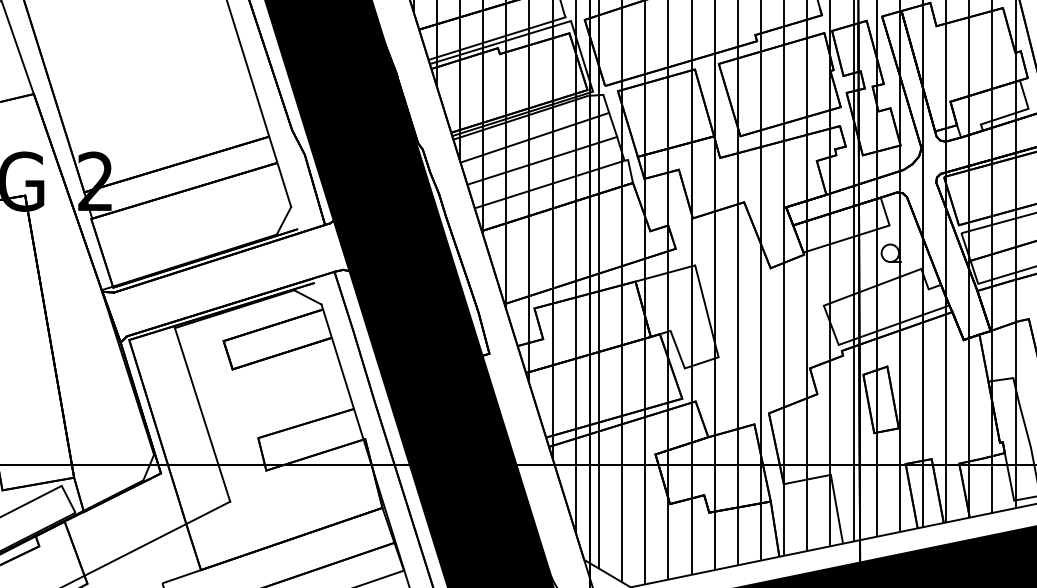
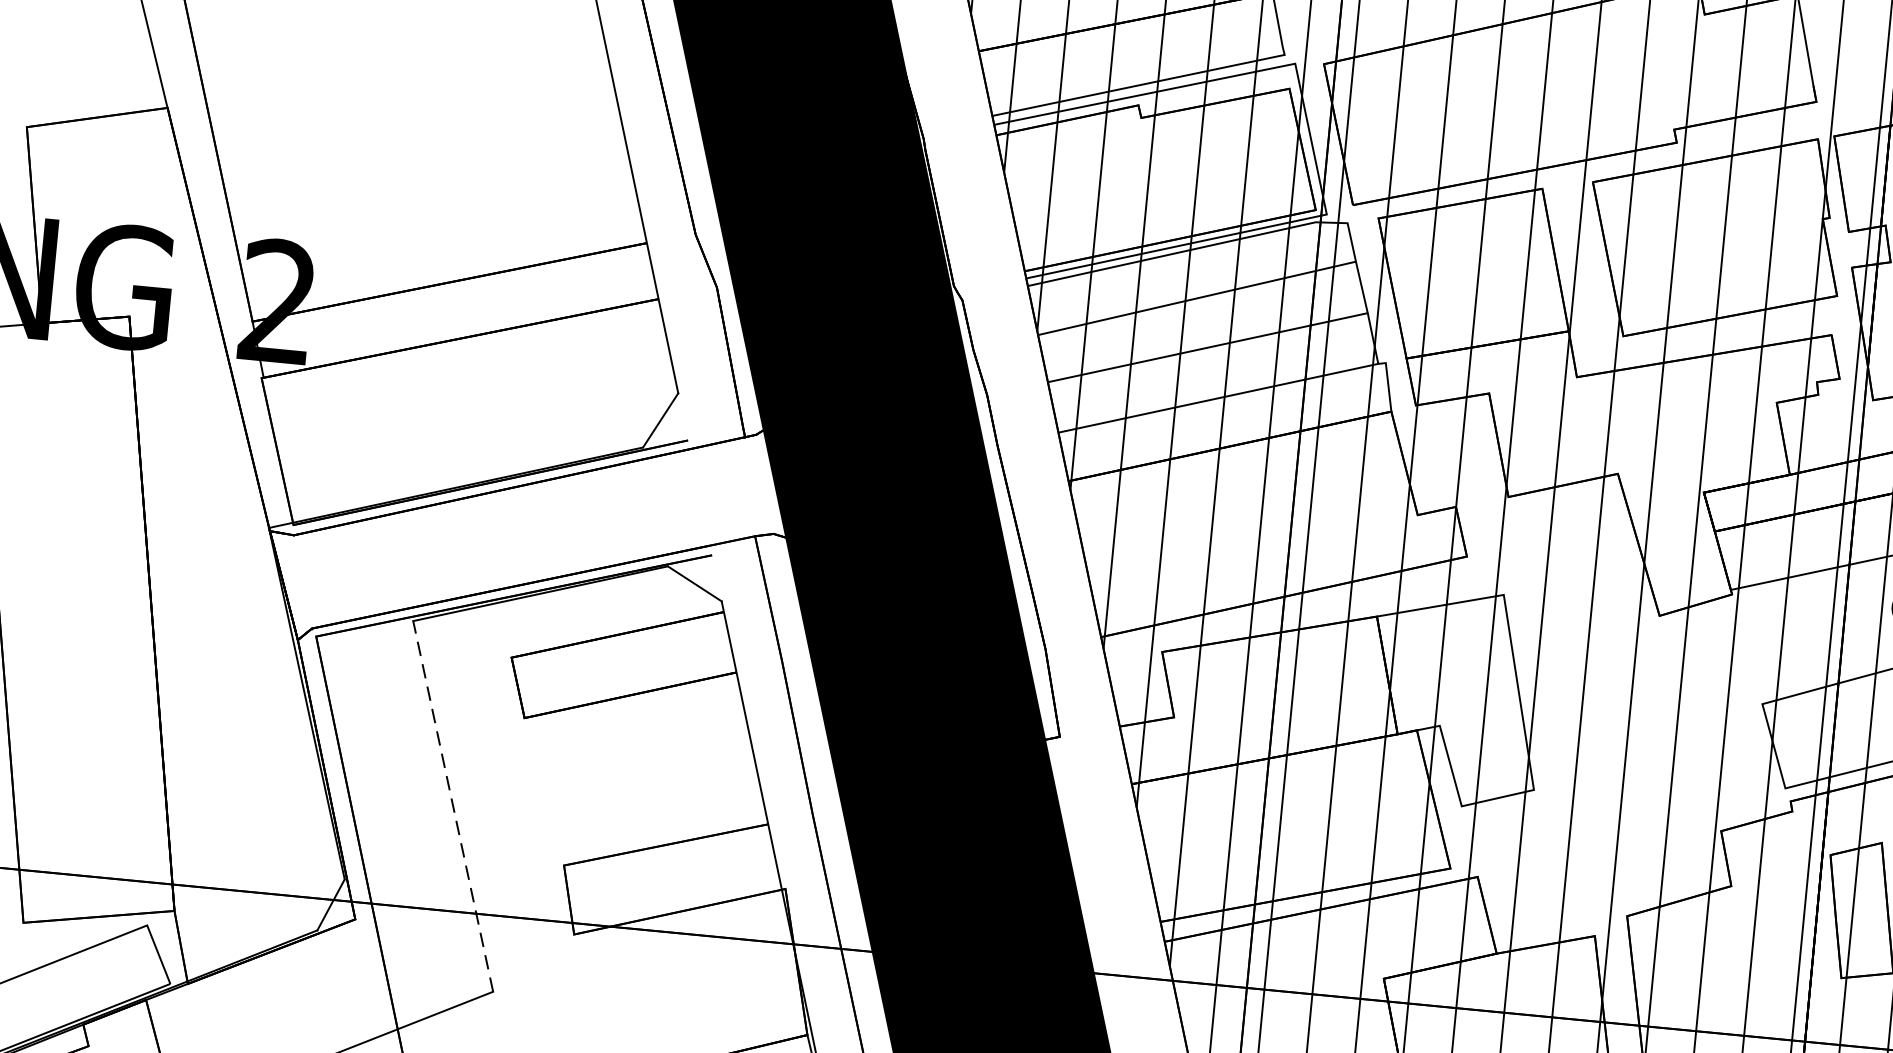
line: (202, 414) -> (453, 805), solid -> dashed

